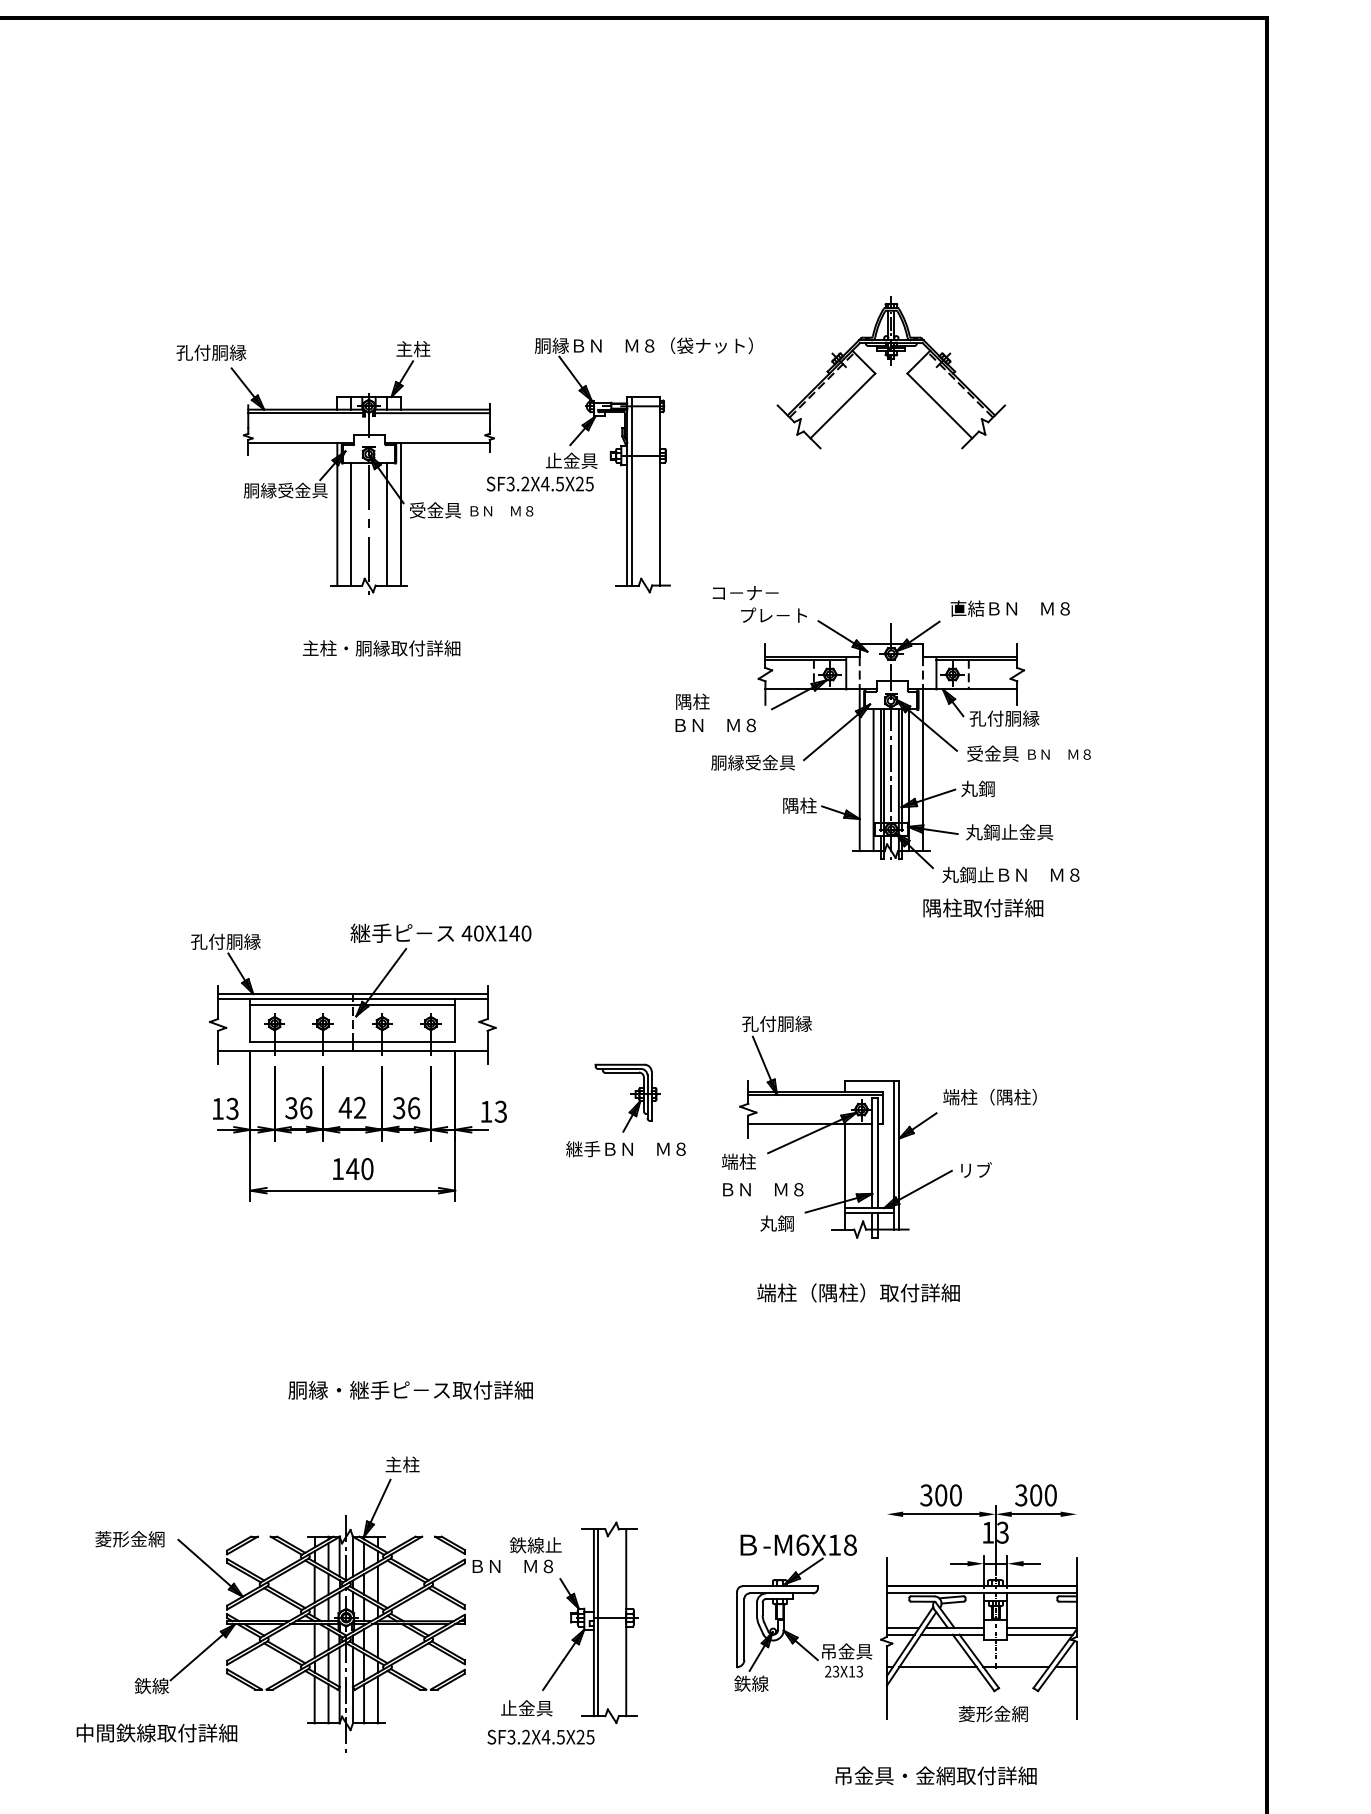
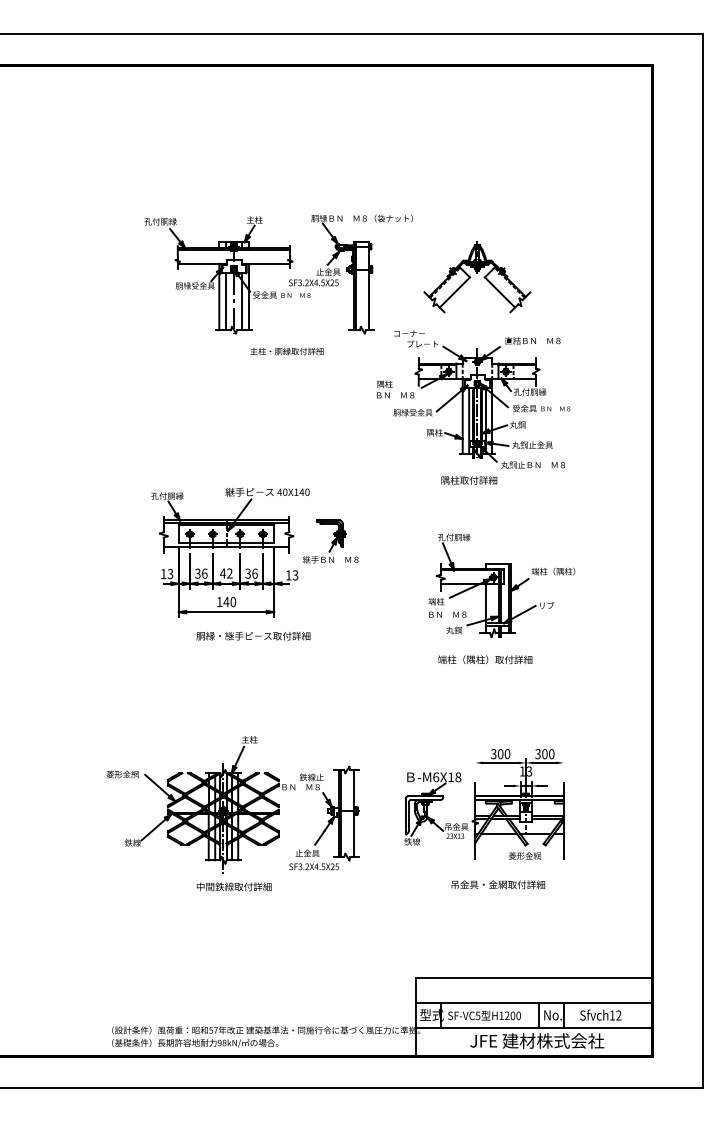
part: (891, 373) -> (477, 277), moved
text: (380, 648) -> (286, 351), moved
text: (983, 908) -> (469, 480), moved
part: (625, 1109) -> (330, 541), moved
part: (878, 1127) -> (501, 585), moved
text: (859, 1292) -> (485, 659), moved
text: (410, 1388) -> (253, 635), moved
text: (157, 1732) -> (234, 886), moved

